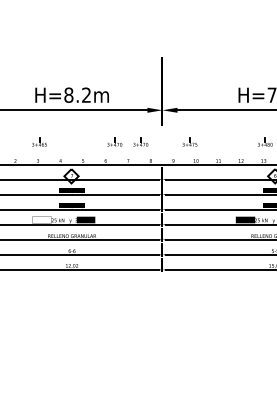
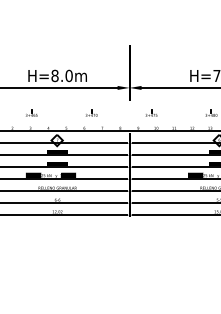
text: (86, 94) -> (69, 75), H=8.2m -> H=8.0m
part: (140, 141) -> (112, 112), removed
fill: (41, 219) -> (33, 174), added

